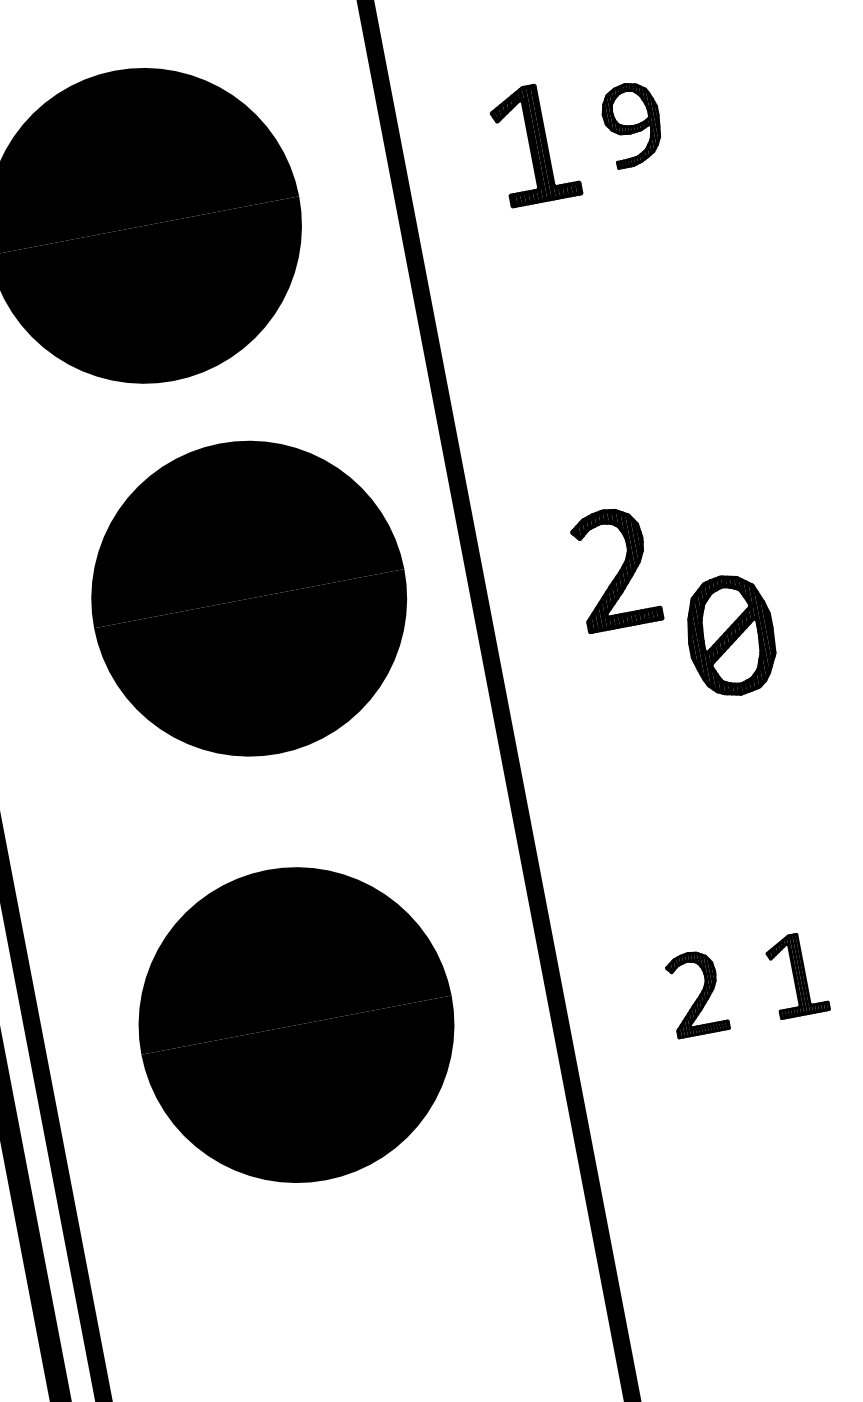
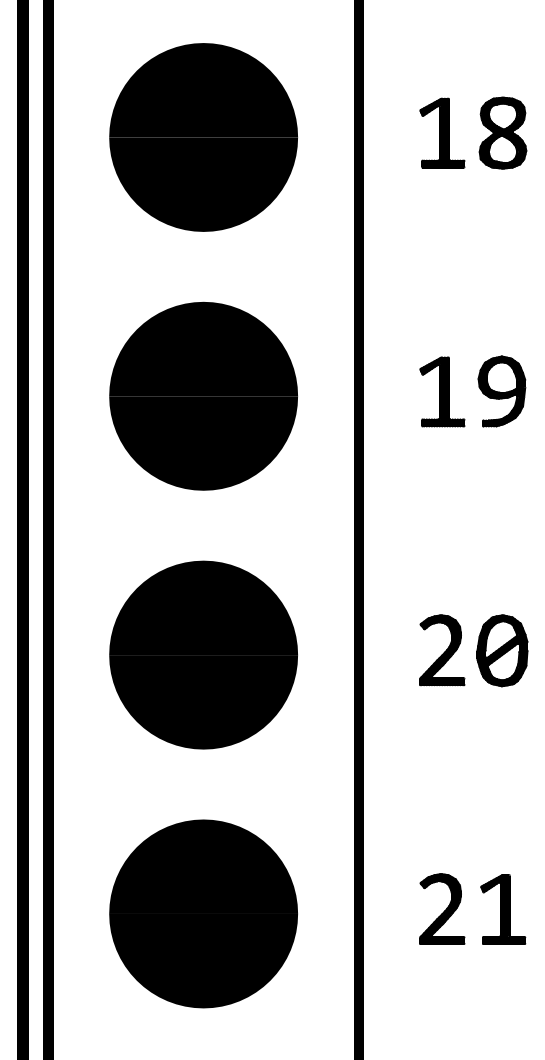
part: (631, 124) -> (501, 391), size x1.43
part: (248, 597) -> (203, 654), moved
part: (730, 635) -> (502, 650), moved
part: (797, 974) -> (503, 909), size x1.43
part: (696, 992) -> (442, 908), size x1.43
part: (296, 1024) -> (203, 913), moved

